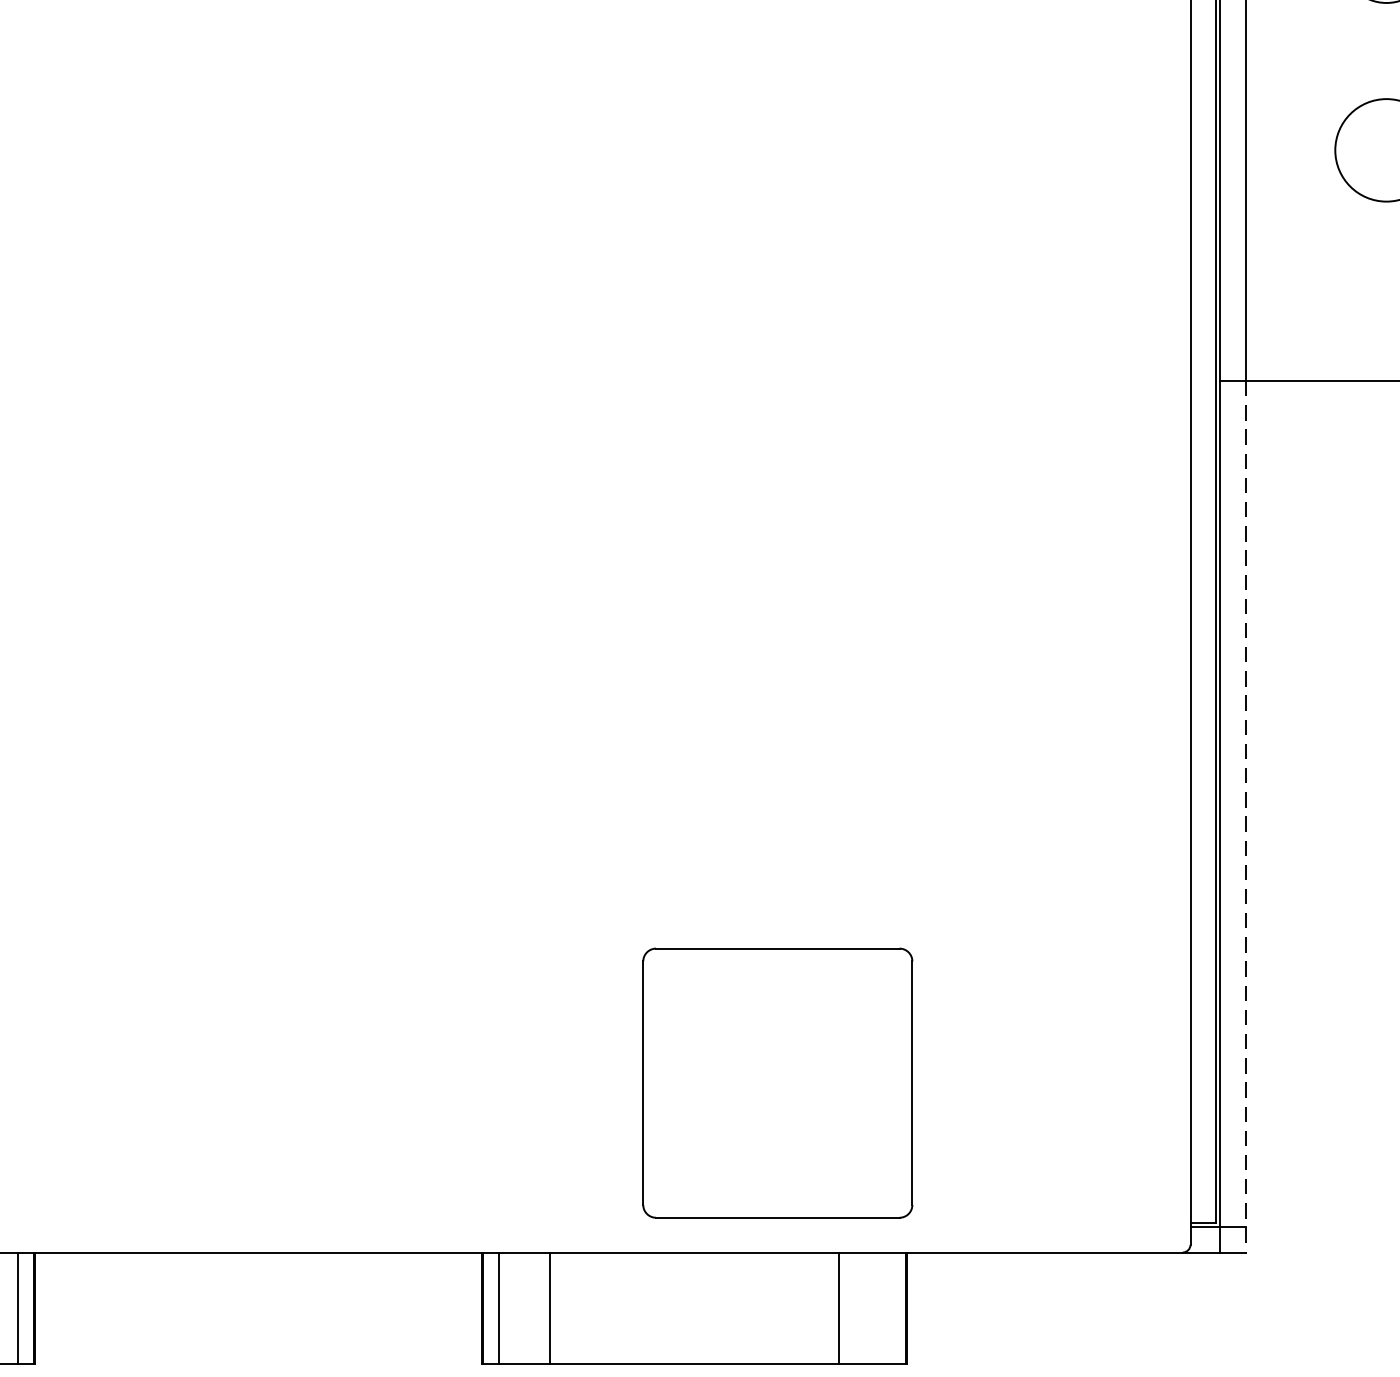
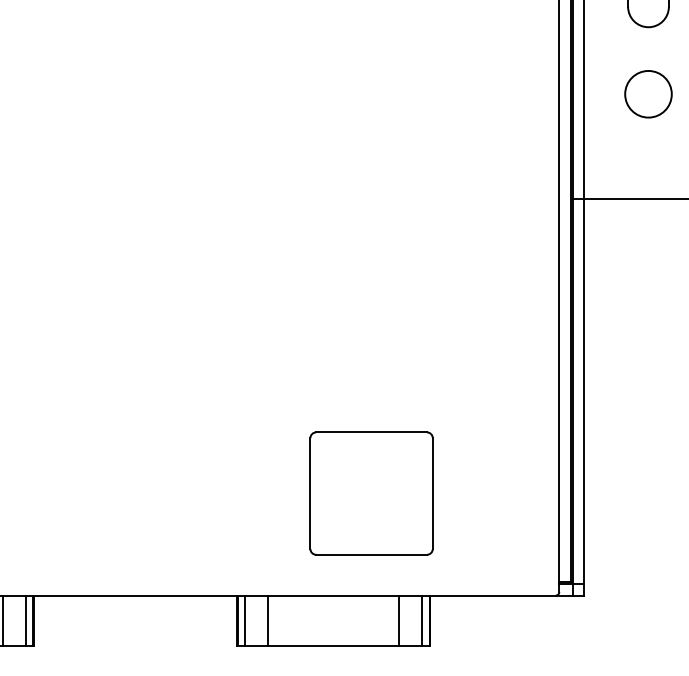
line: (1245, 816) -> (584, 397), dashed -> solid
part: (777, 1082) -> (371, 493), moved
line: (889, 1307) -> (422, 620), added

